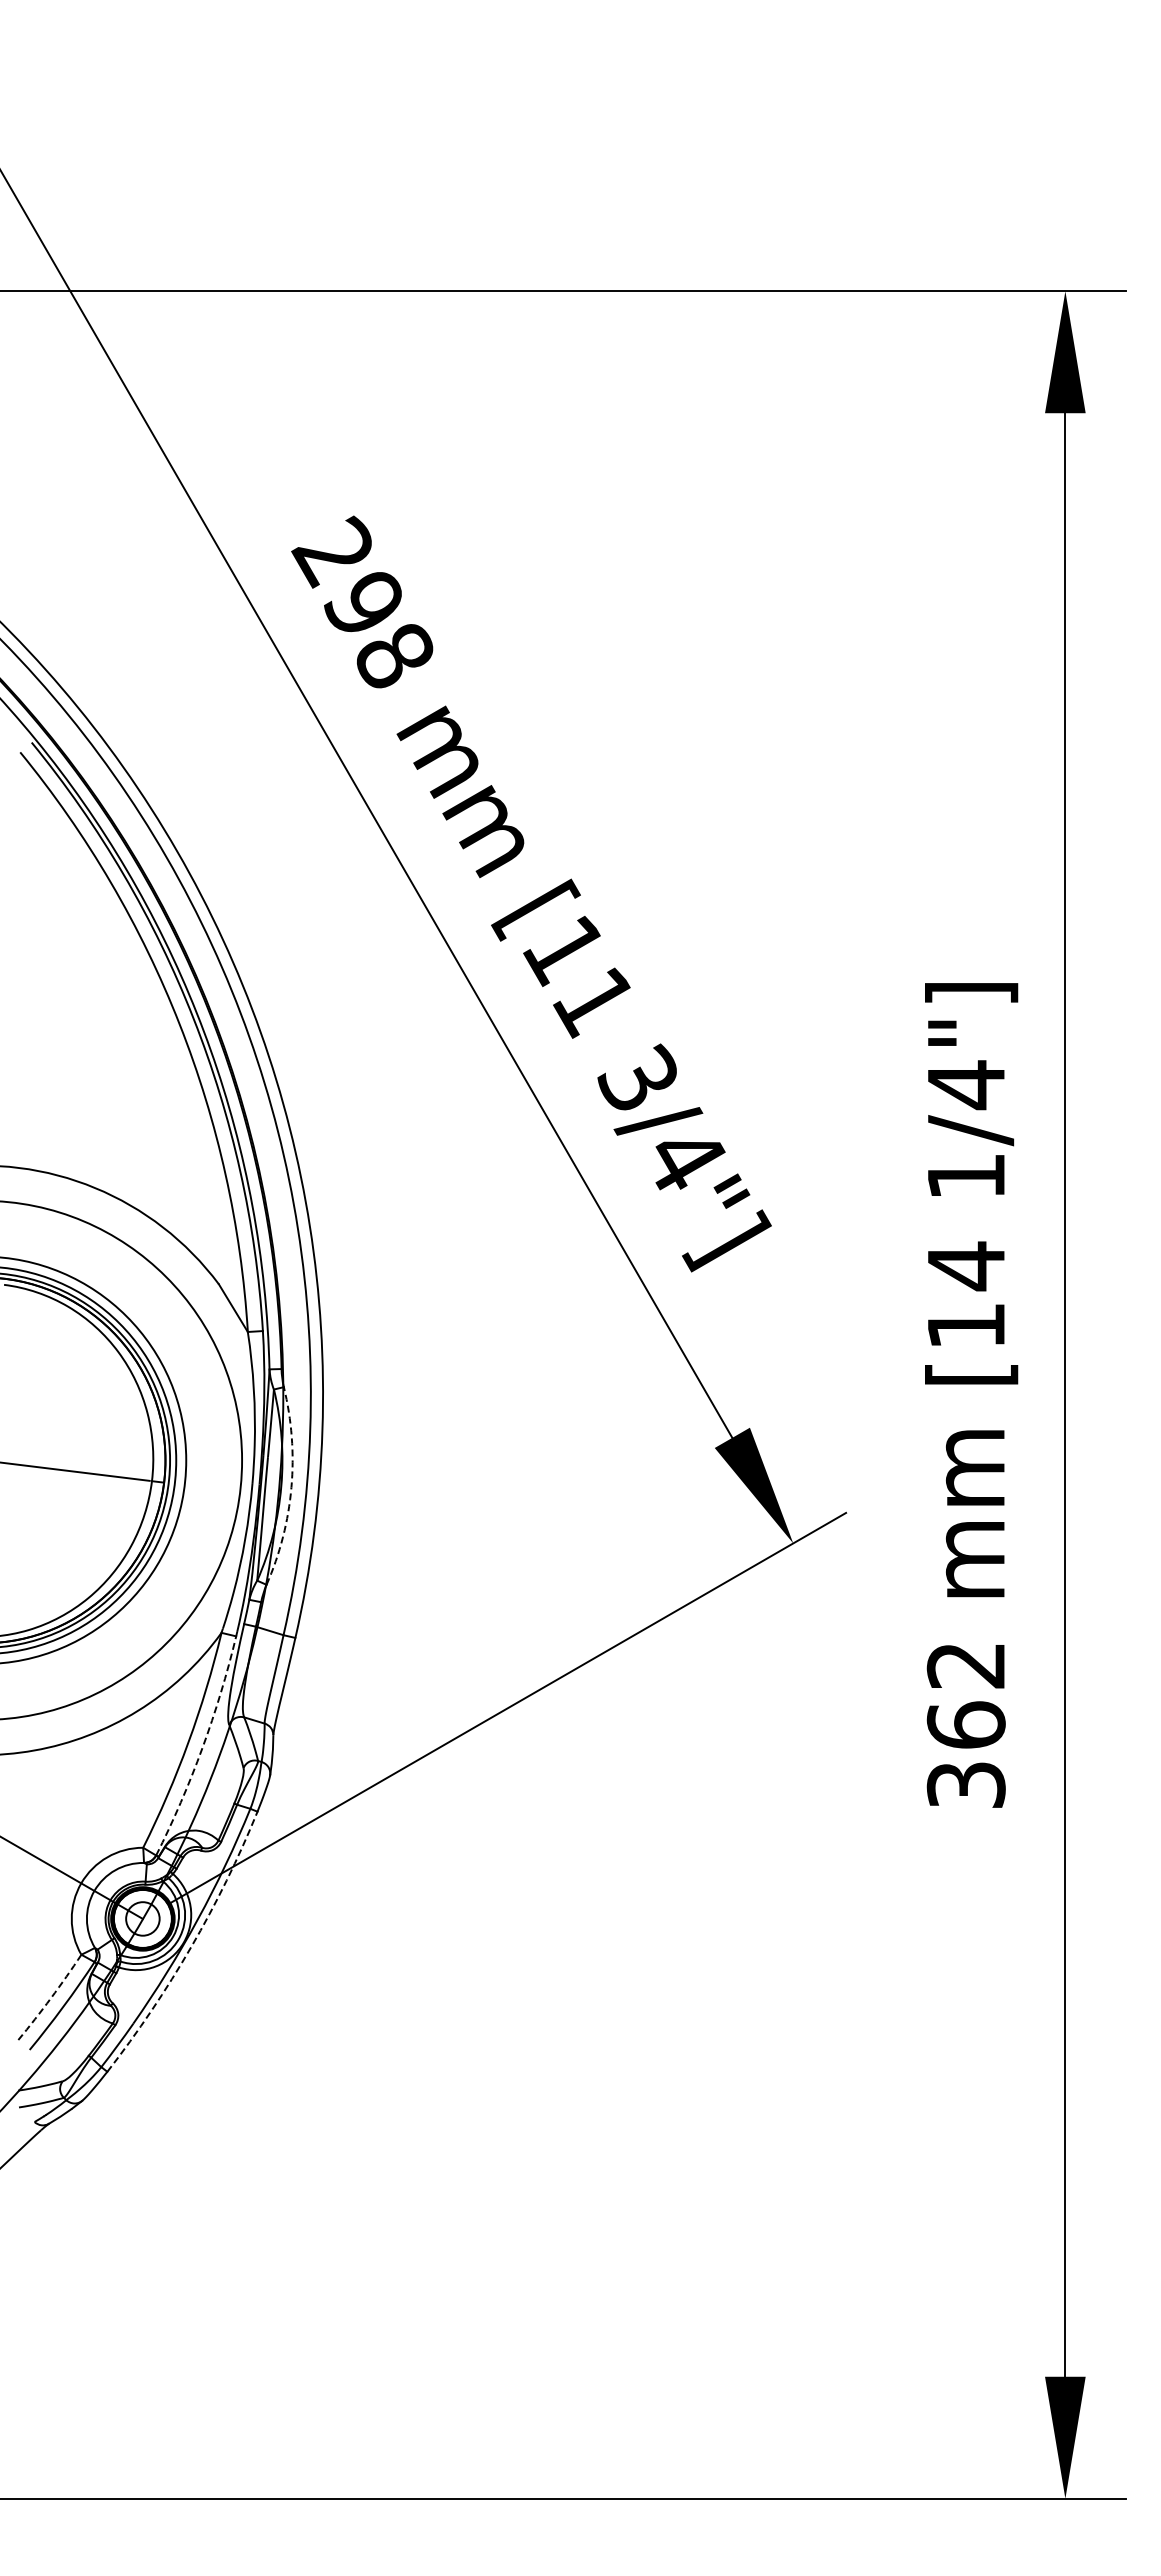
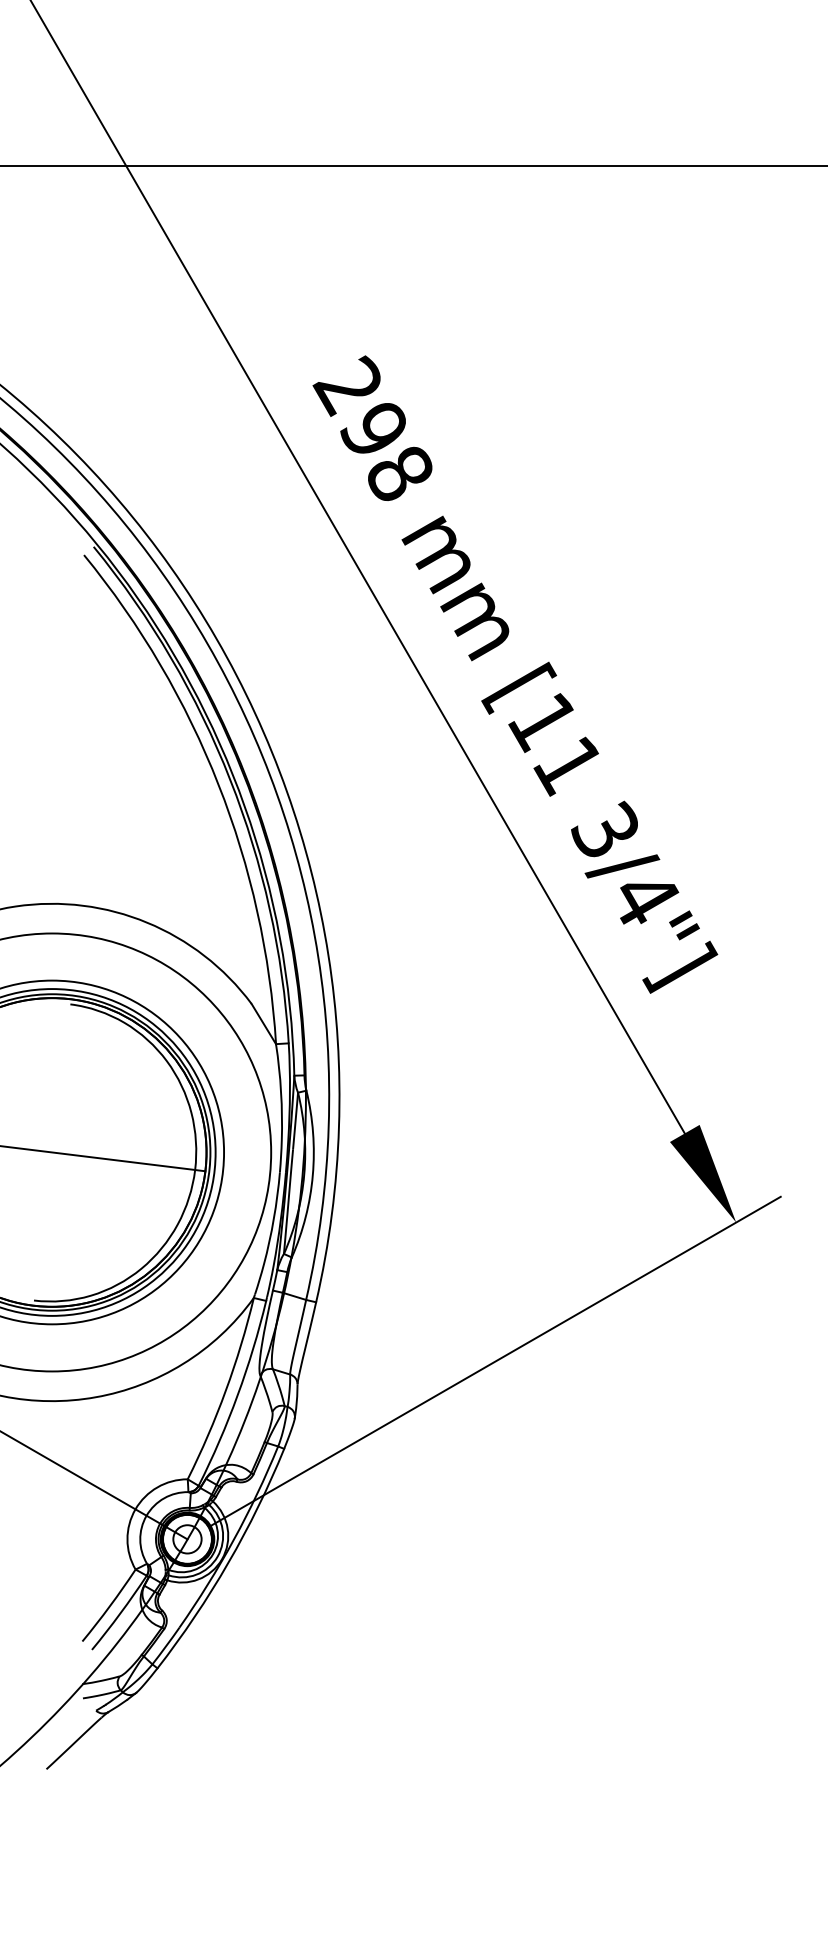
arc: (291, 1487) -> (312, 1175), dashed -> solid
arc: (202, 1748) -> (237, 1395), dashed -> solid
arc: (191, 1946) -> (228, 1562), dashed -> solid
arc: (51, 1998) -> (110, 1606), dashed -> solid

